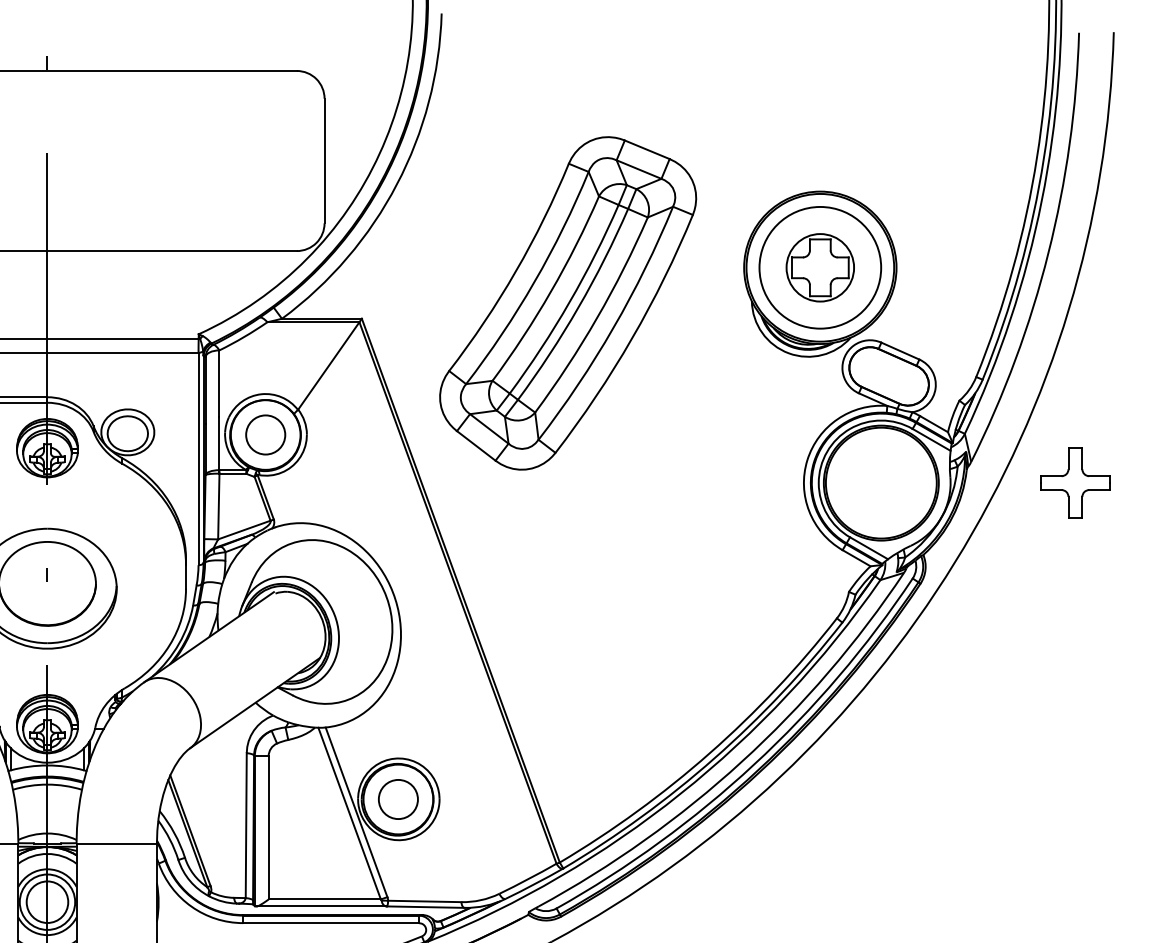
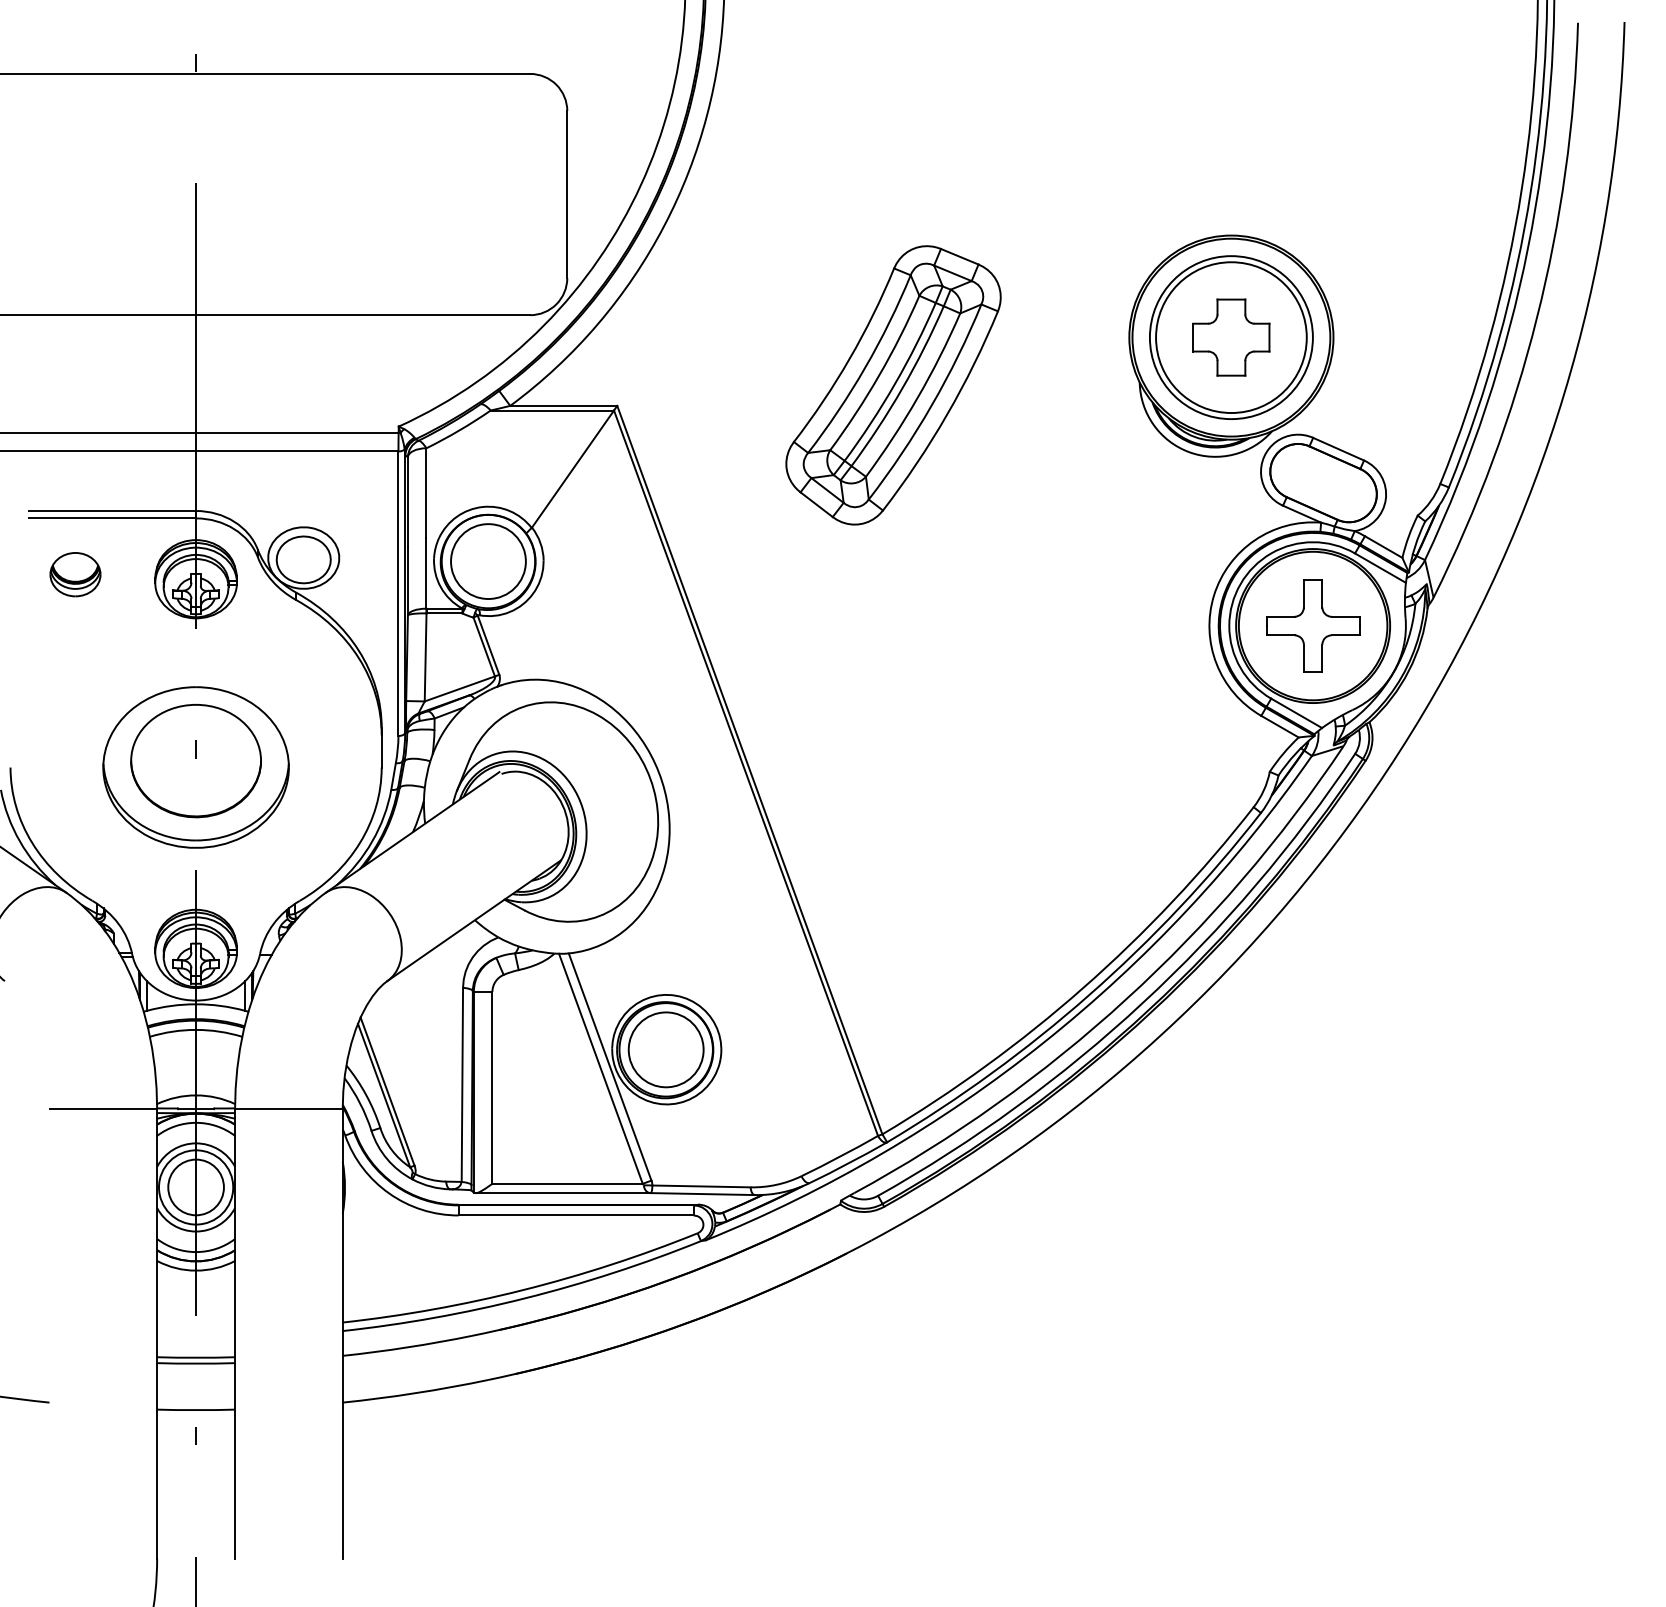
circle: (820, 267) -> (1231, 337), size x1.67
part: (568, 303) -> (893, 385), size x0.62
circle: (265, 434) -> (488, 561), size x1.43
part: (1075, 482) -> (1313, 625), moved
circle: (397, 799) -> (665, 1049), size x1.43

